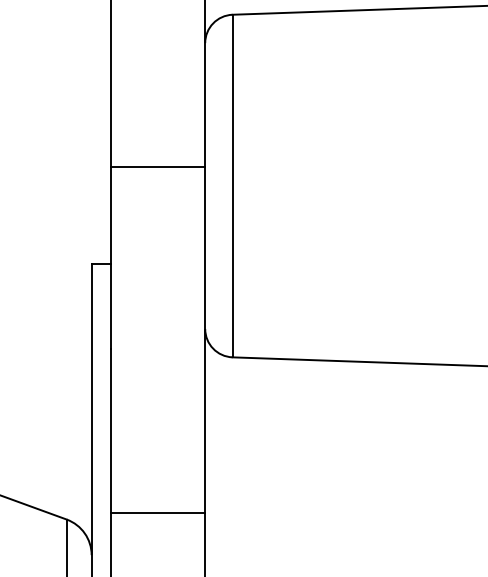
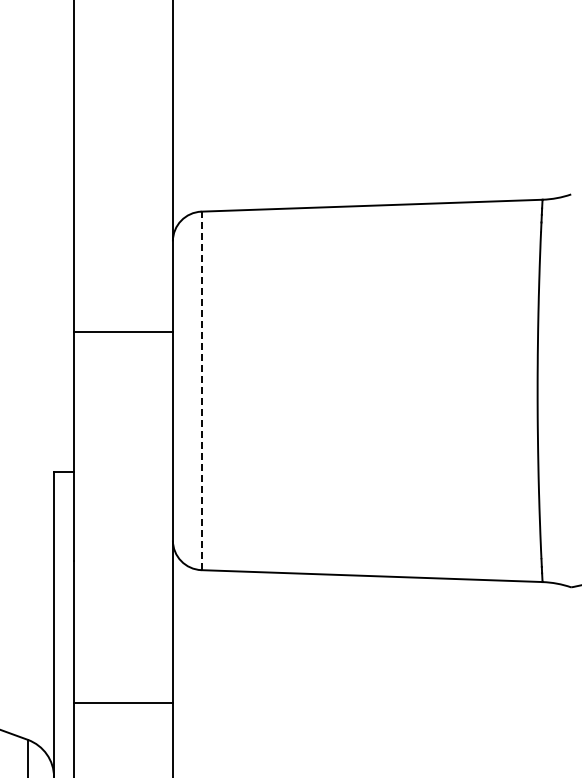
line: (157, 167) -> (122, 332), moved
line: (232, 185) -> (201, 390), solid -> dashed
line: (157, 513) -> (122, 703), moved

